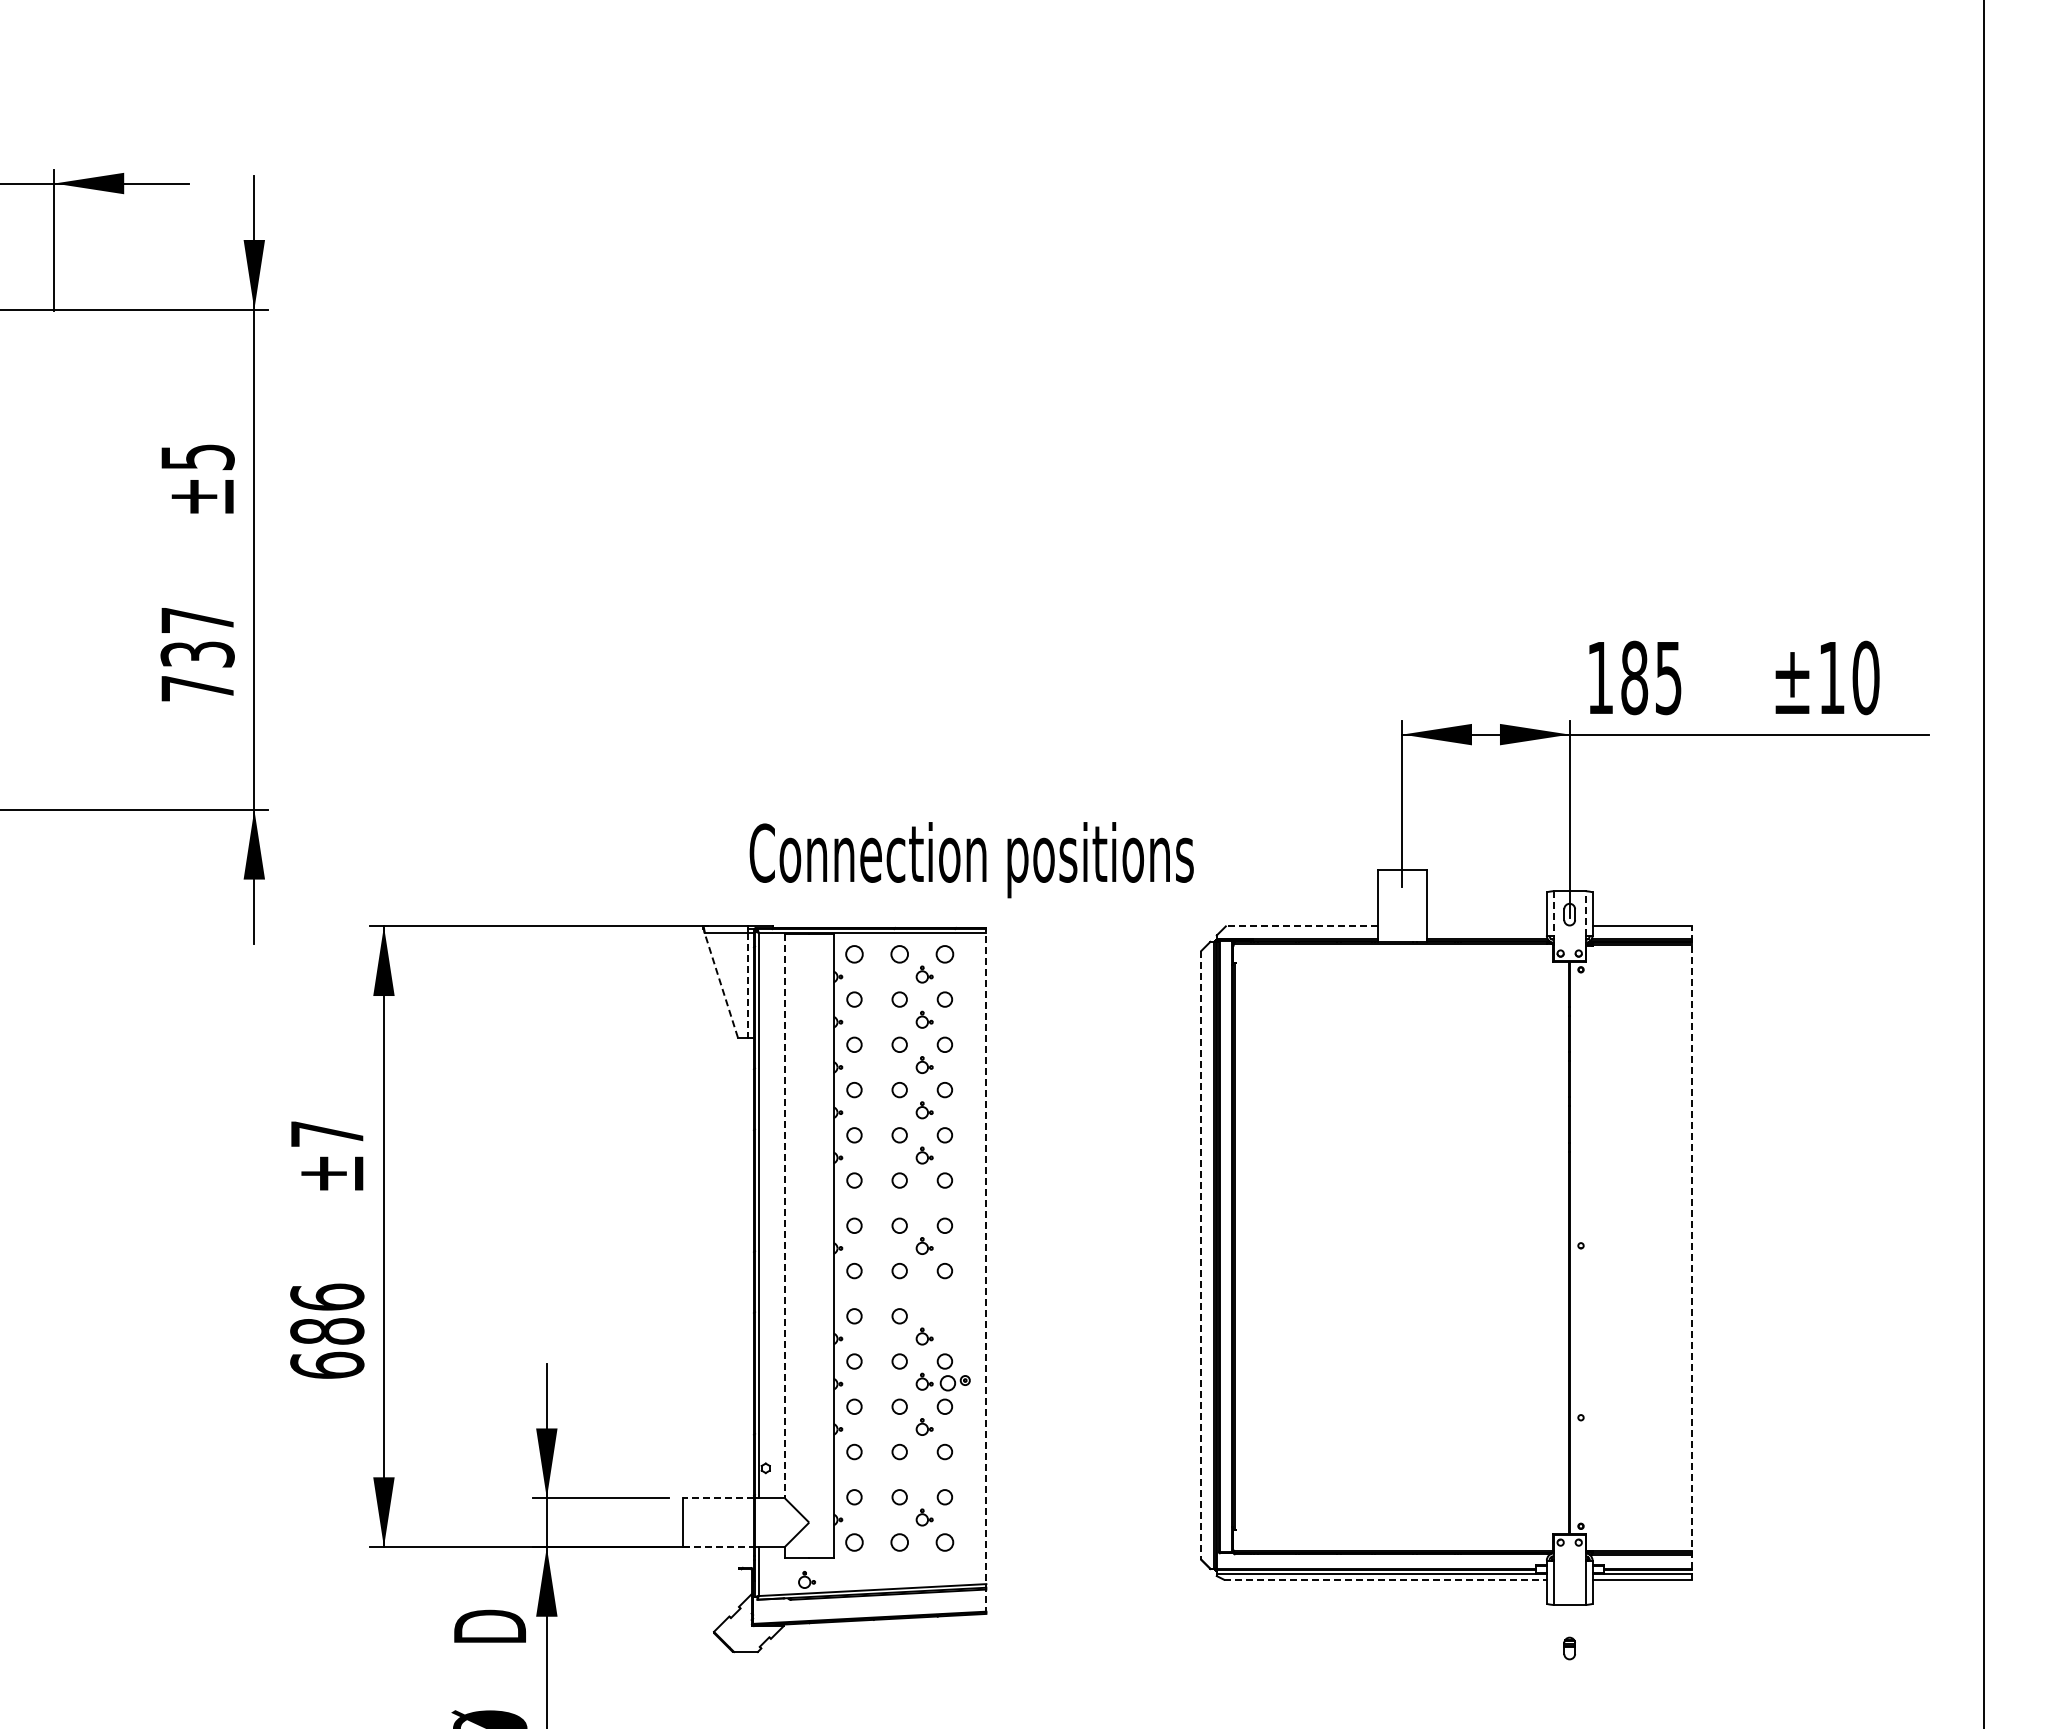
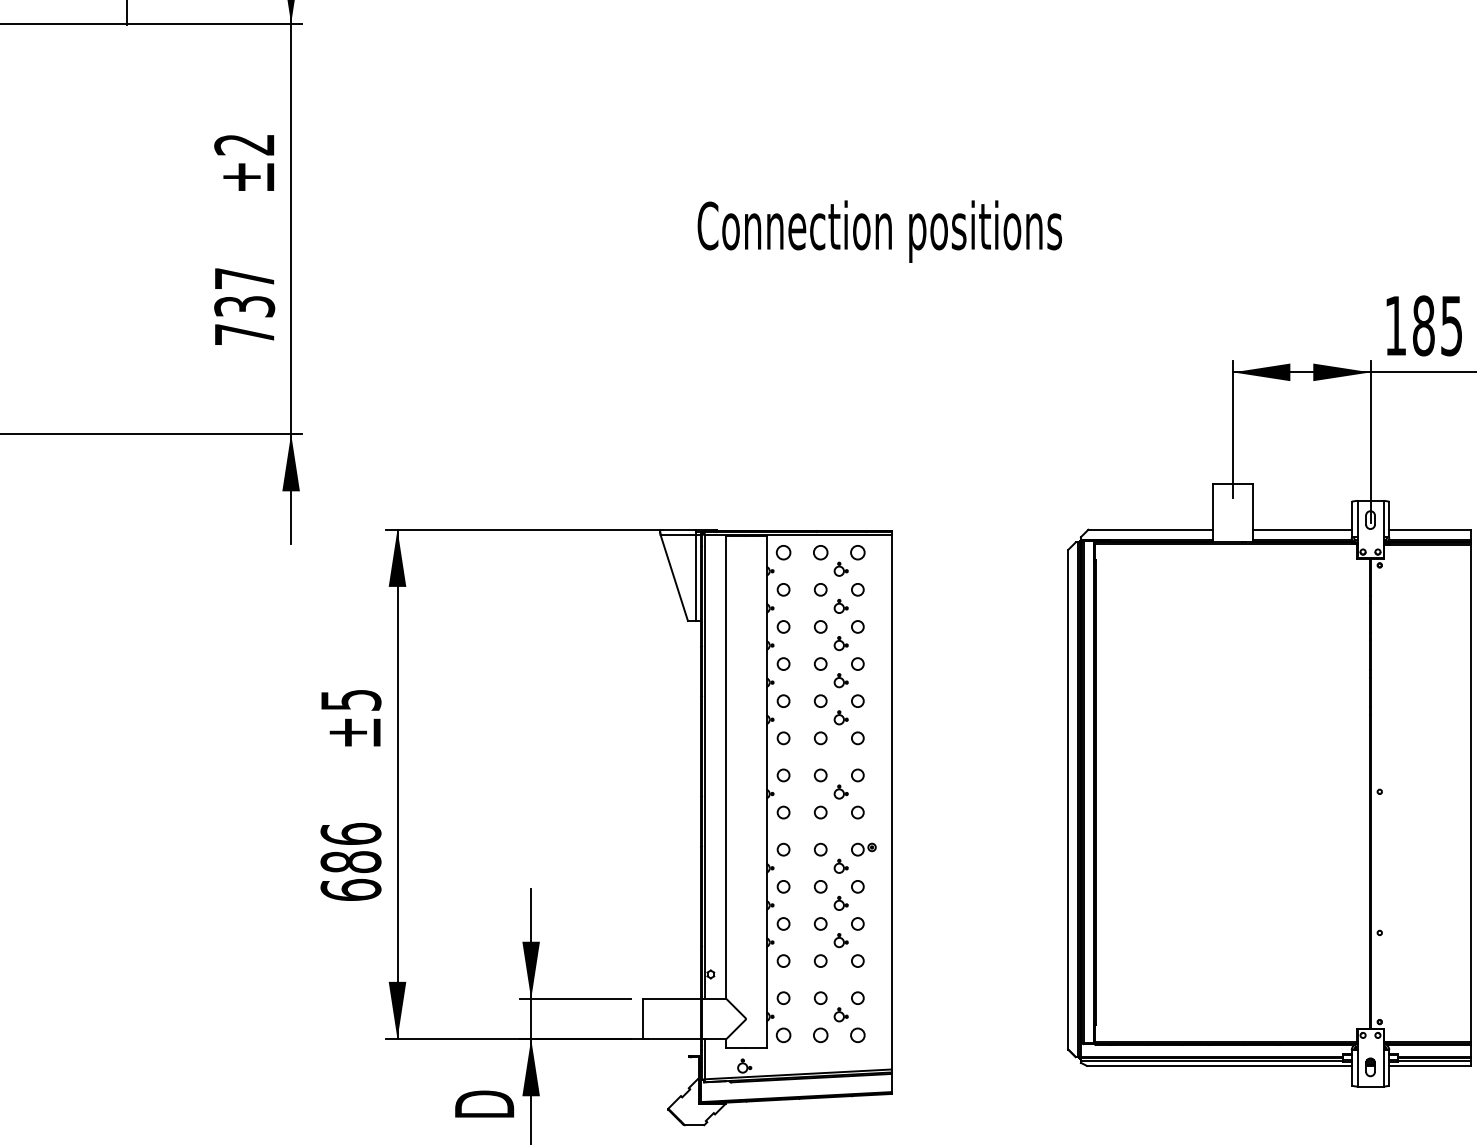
text: (197, 457) -> (244, 144), ±5 -> ±2
text: (971, 860) -> (879, 231), moved
line: (1585, 912) -> (1383, 518), dashed -> solid
line: (1553, 913) -> (1357, 519), dashed -> solid
line: (1301, 926) -> (1150, 529), dashed -> solid
line: (1486, 926) -> (1302, 529), added
line: (721, 985) -> (674, 578), dashed -> solid
line: (747, 985) -> (695, 578), dashed -> solid
text: (327, 1133) -> (351, 699), ±7 -> ±5
line: (784, 1216) -> (726, 767), dashed -> solid
line: (1691, 1253) -> (1470, 798), dashed -> solid
line: (1201, 1255) -> (1068, 799), dashed -> solid
line: (986, 1270) -> (891, 812), dashed -> solid
part: (954, 1383) -> (863, 849), moved
line: (718, 1498) -> (672, 999), dashed -> solid
line: (718, 1547) -> (672, 1039), dashed -> solid
line: (1385, 1579) -> (1219, 1065), dashed -> solid
part: (1569, 1648) -> (1370, 1067), moved

